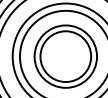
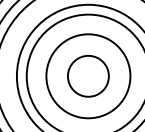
circle: (65, 56) -> (87, 76), size x0.6

